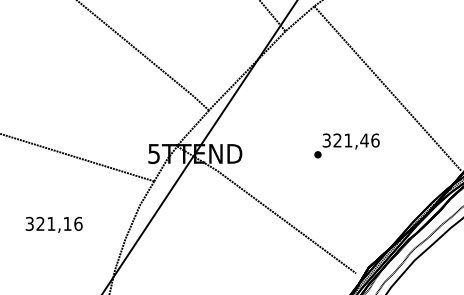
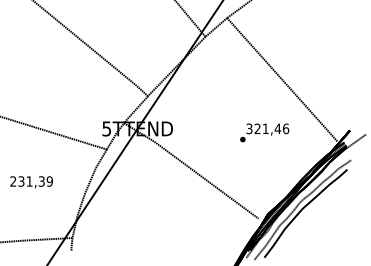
text: (346, 145) -> (264, 132), moved
text: (53, 223) -> (31, 181), 321,16 -> 231,39

